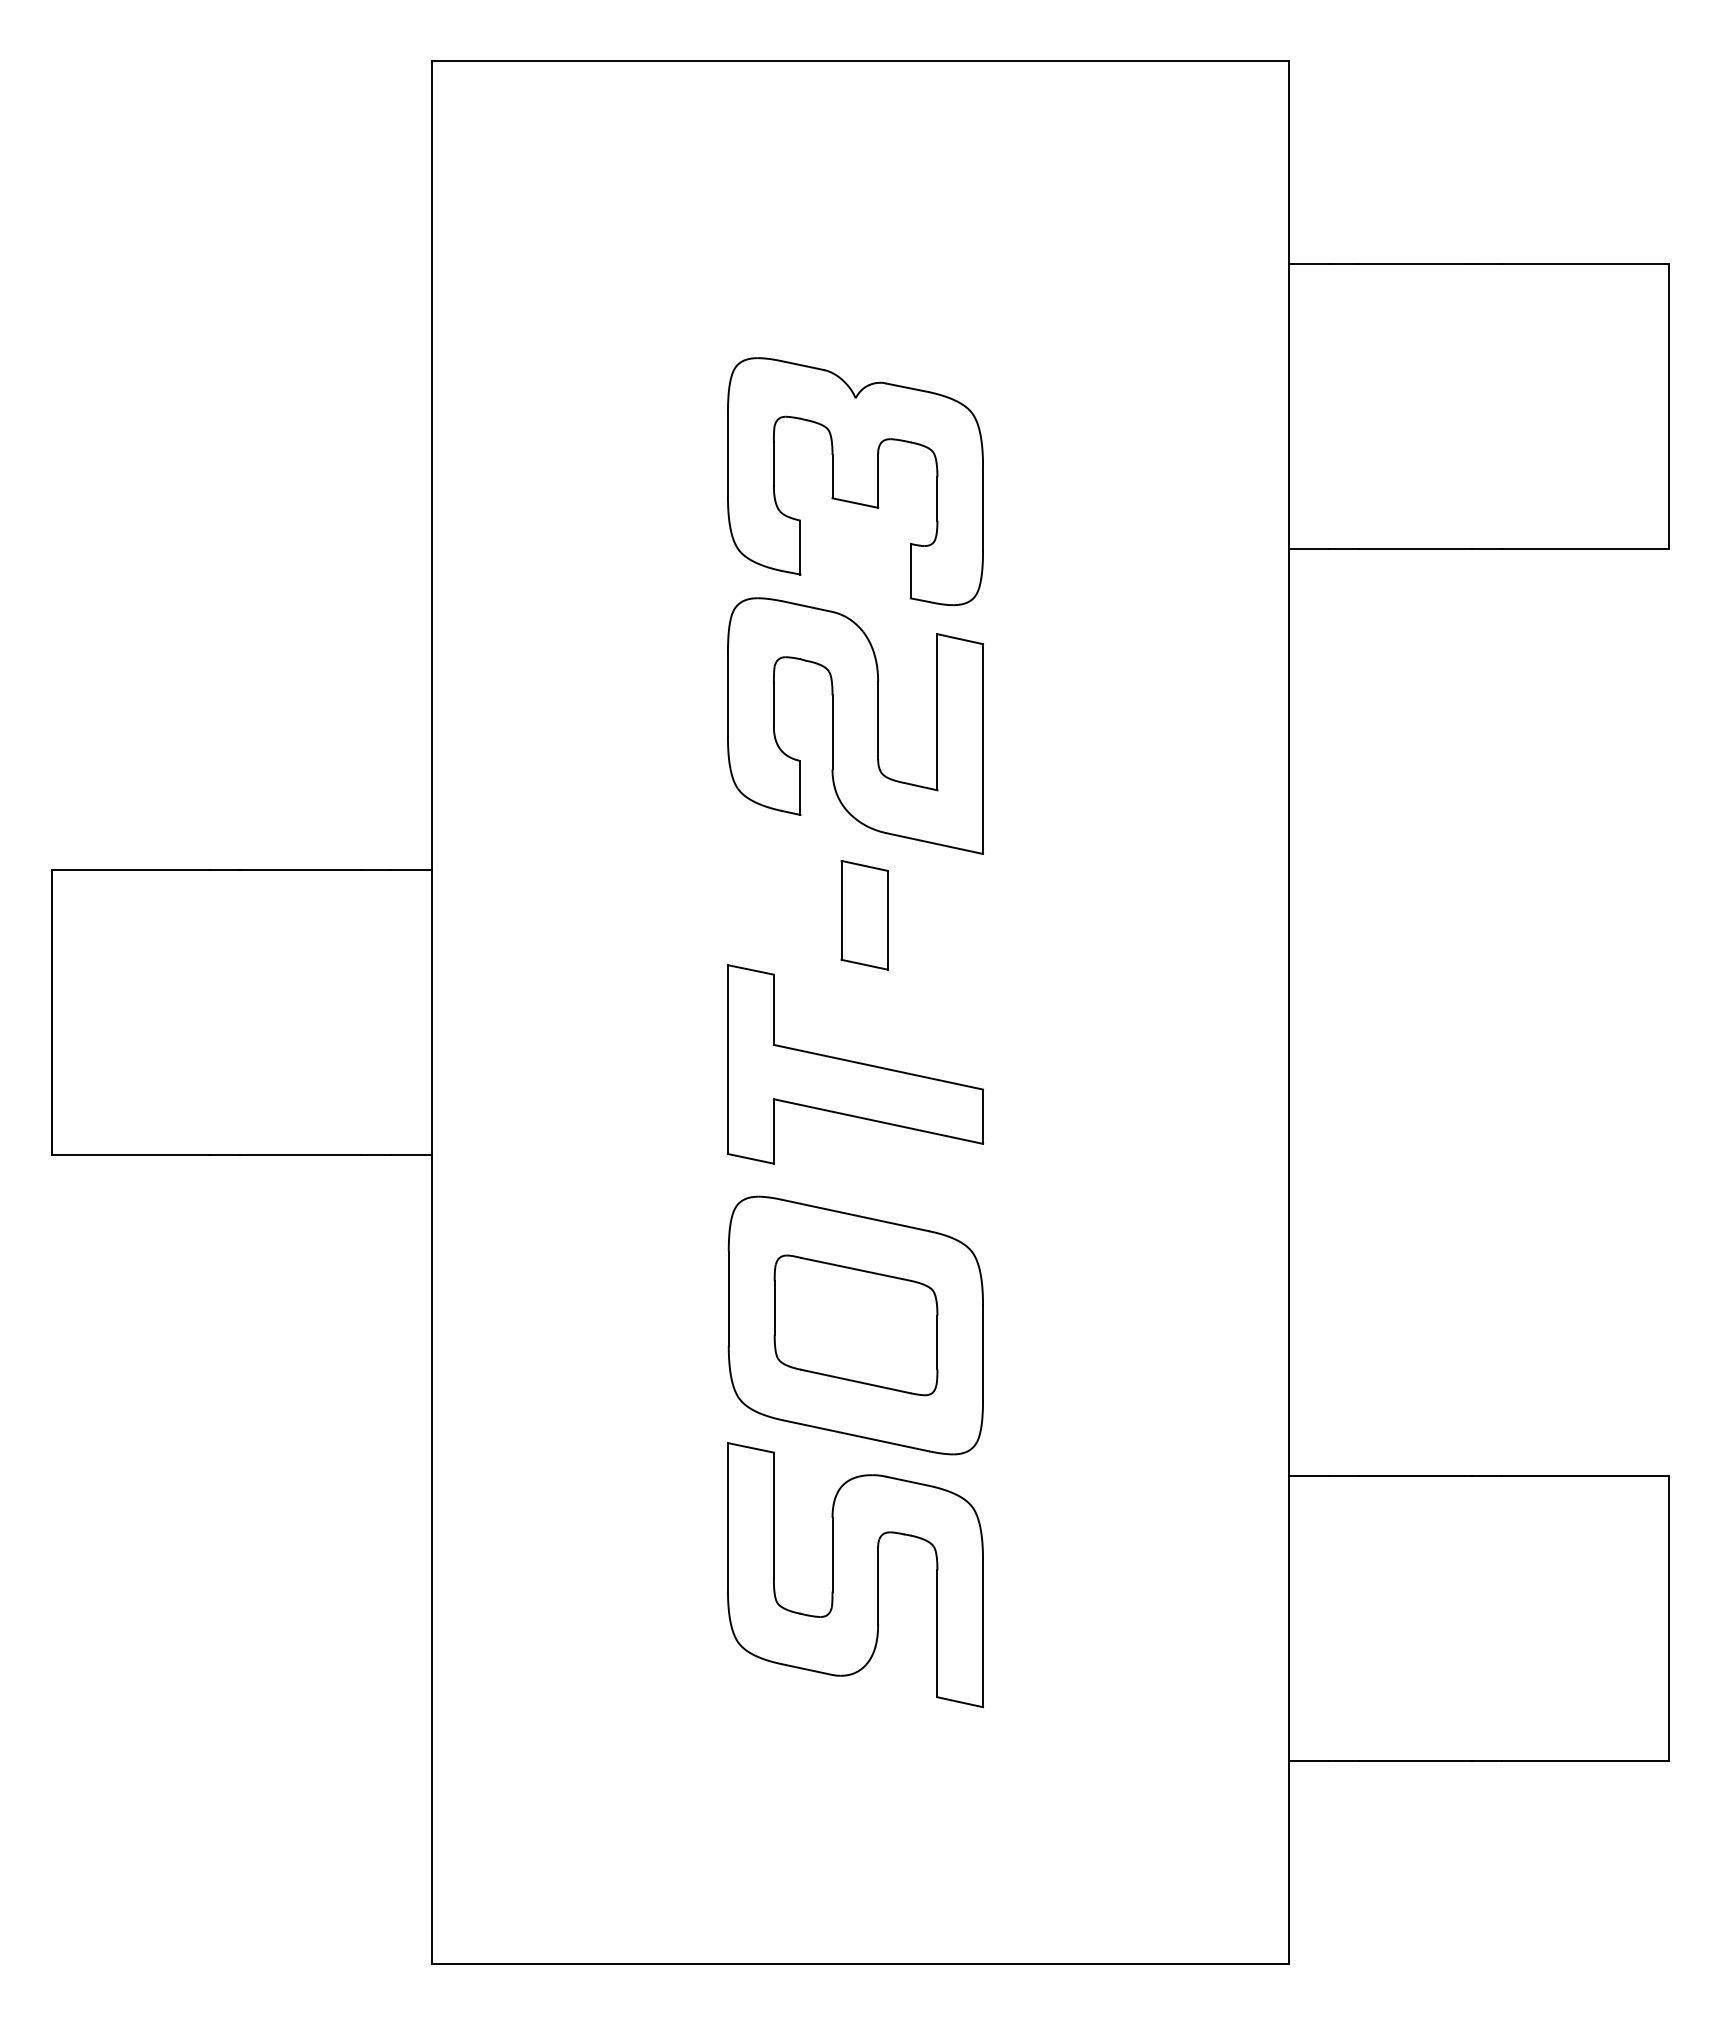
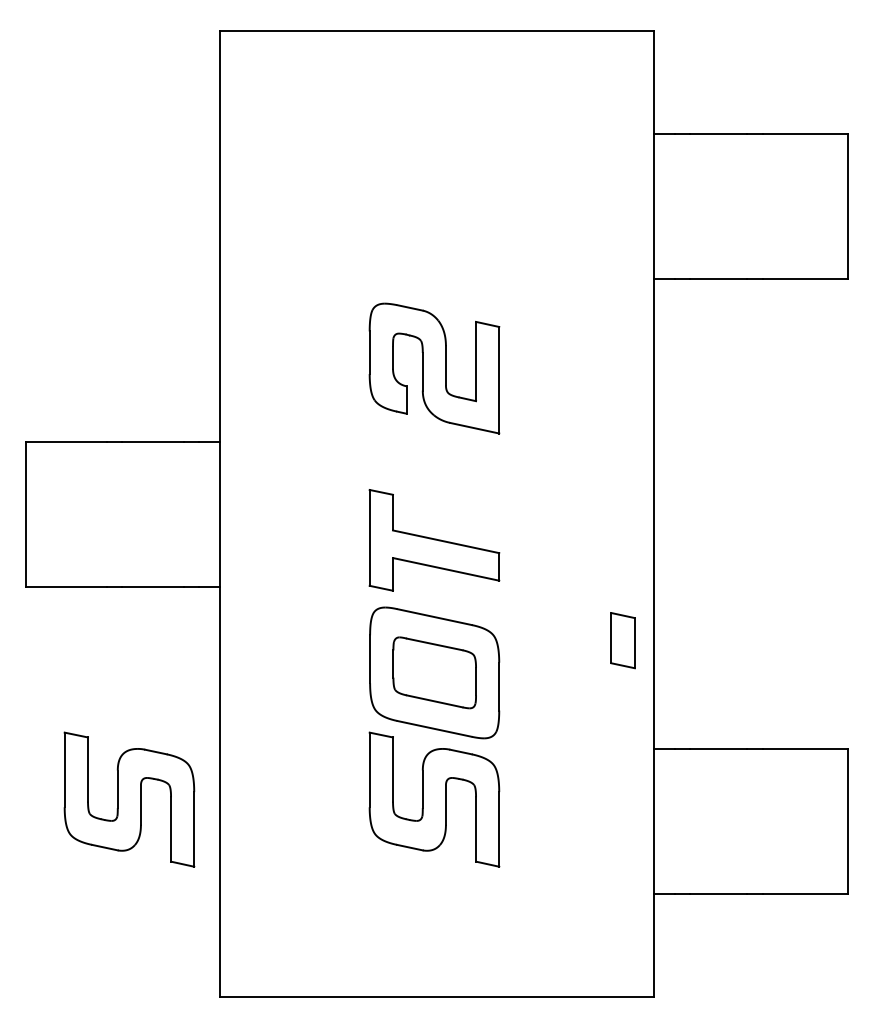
part: (855, 481) -> (434, 244), removed
part: (863, 915) -> (622, 640), moved
part: (254, 1574) -> (129, 799), added

